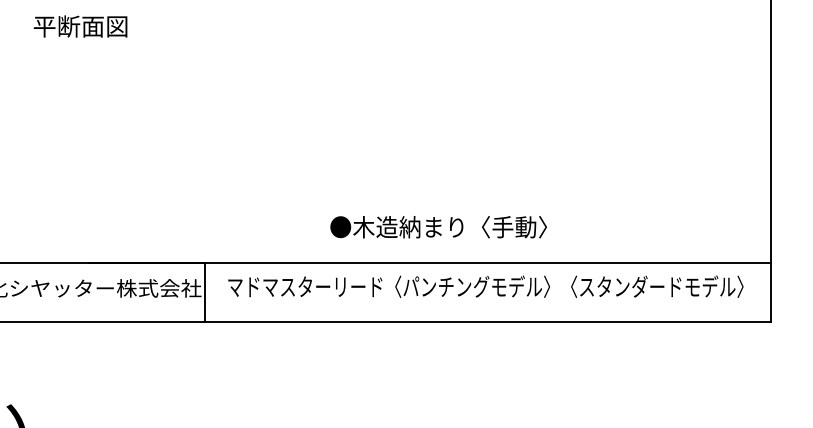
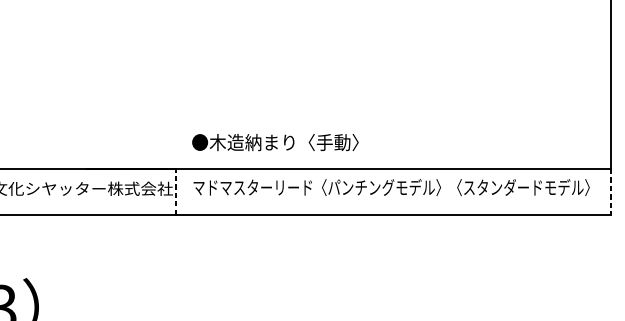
text: (438, 227) -> (275, 142), moved
line: (205, 292) -> (176, 191), solid -> dashed
line: (770, 292) -> (610, 191), solid -> dashed

